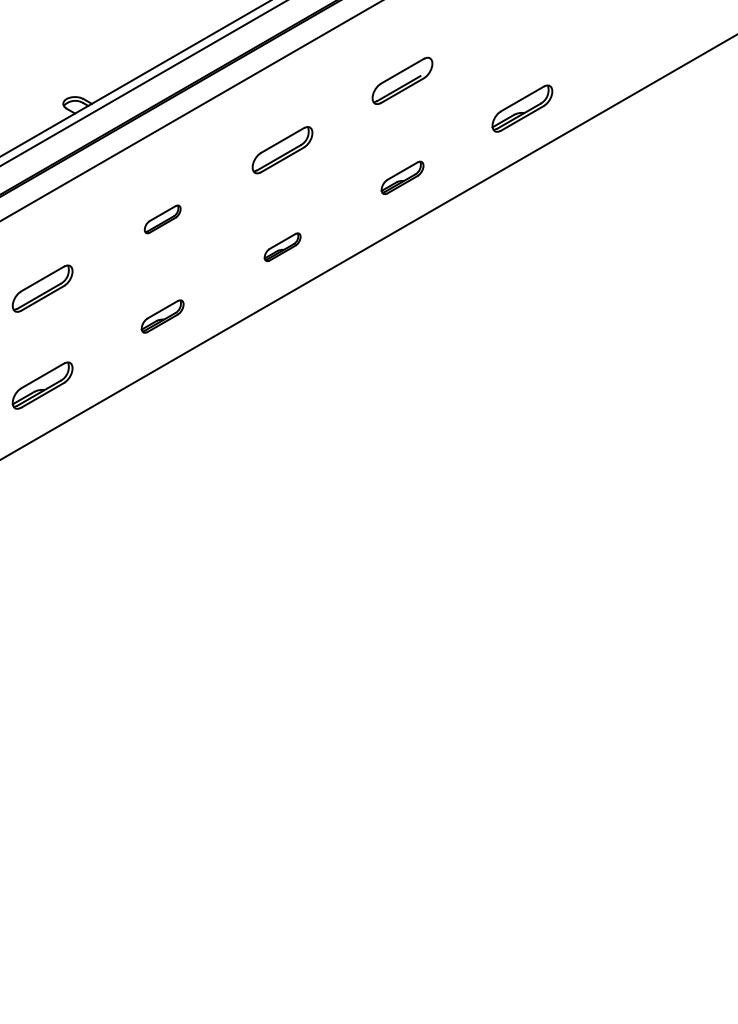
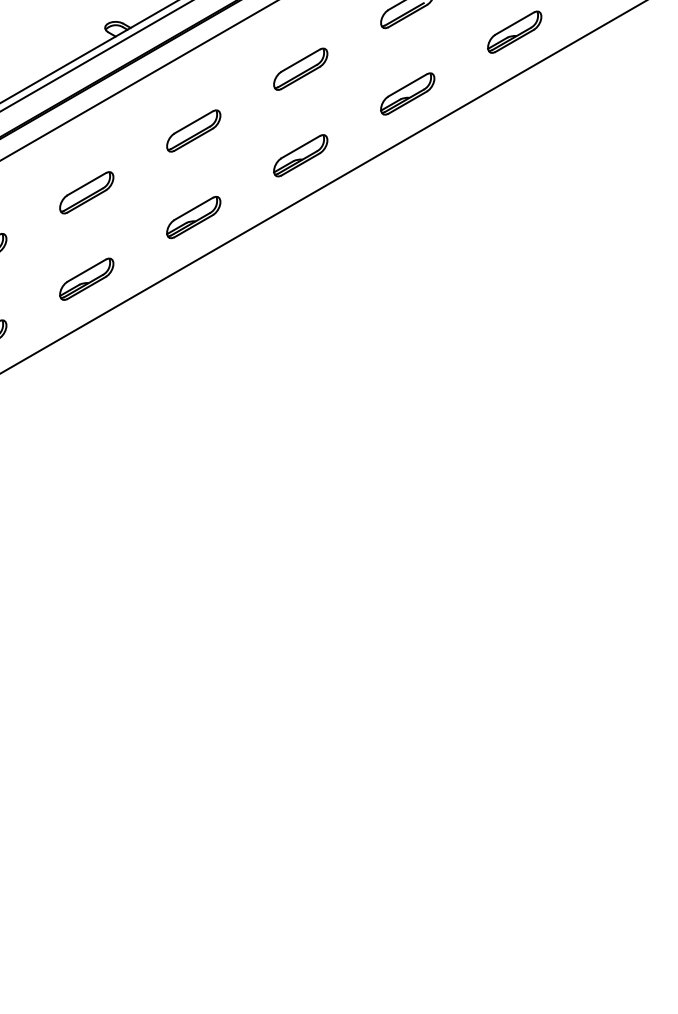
part: (402, 177) -> (407, 93), size x1.43
part: (162, 218) -> (193, 130), size x1.67
part: (282, 246) -> (300, 155), size x1.67
part: (162, 316) -> (193, 217), size x1.43

